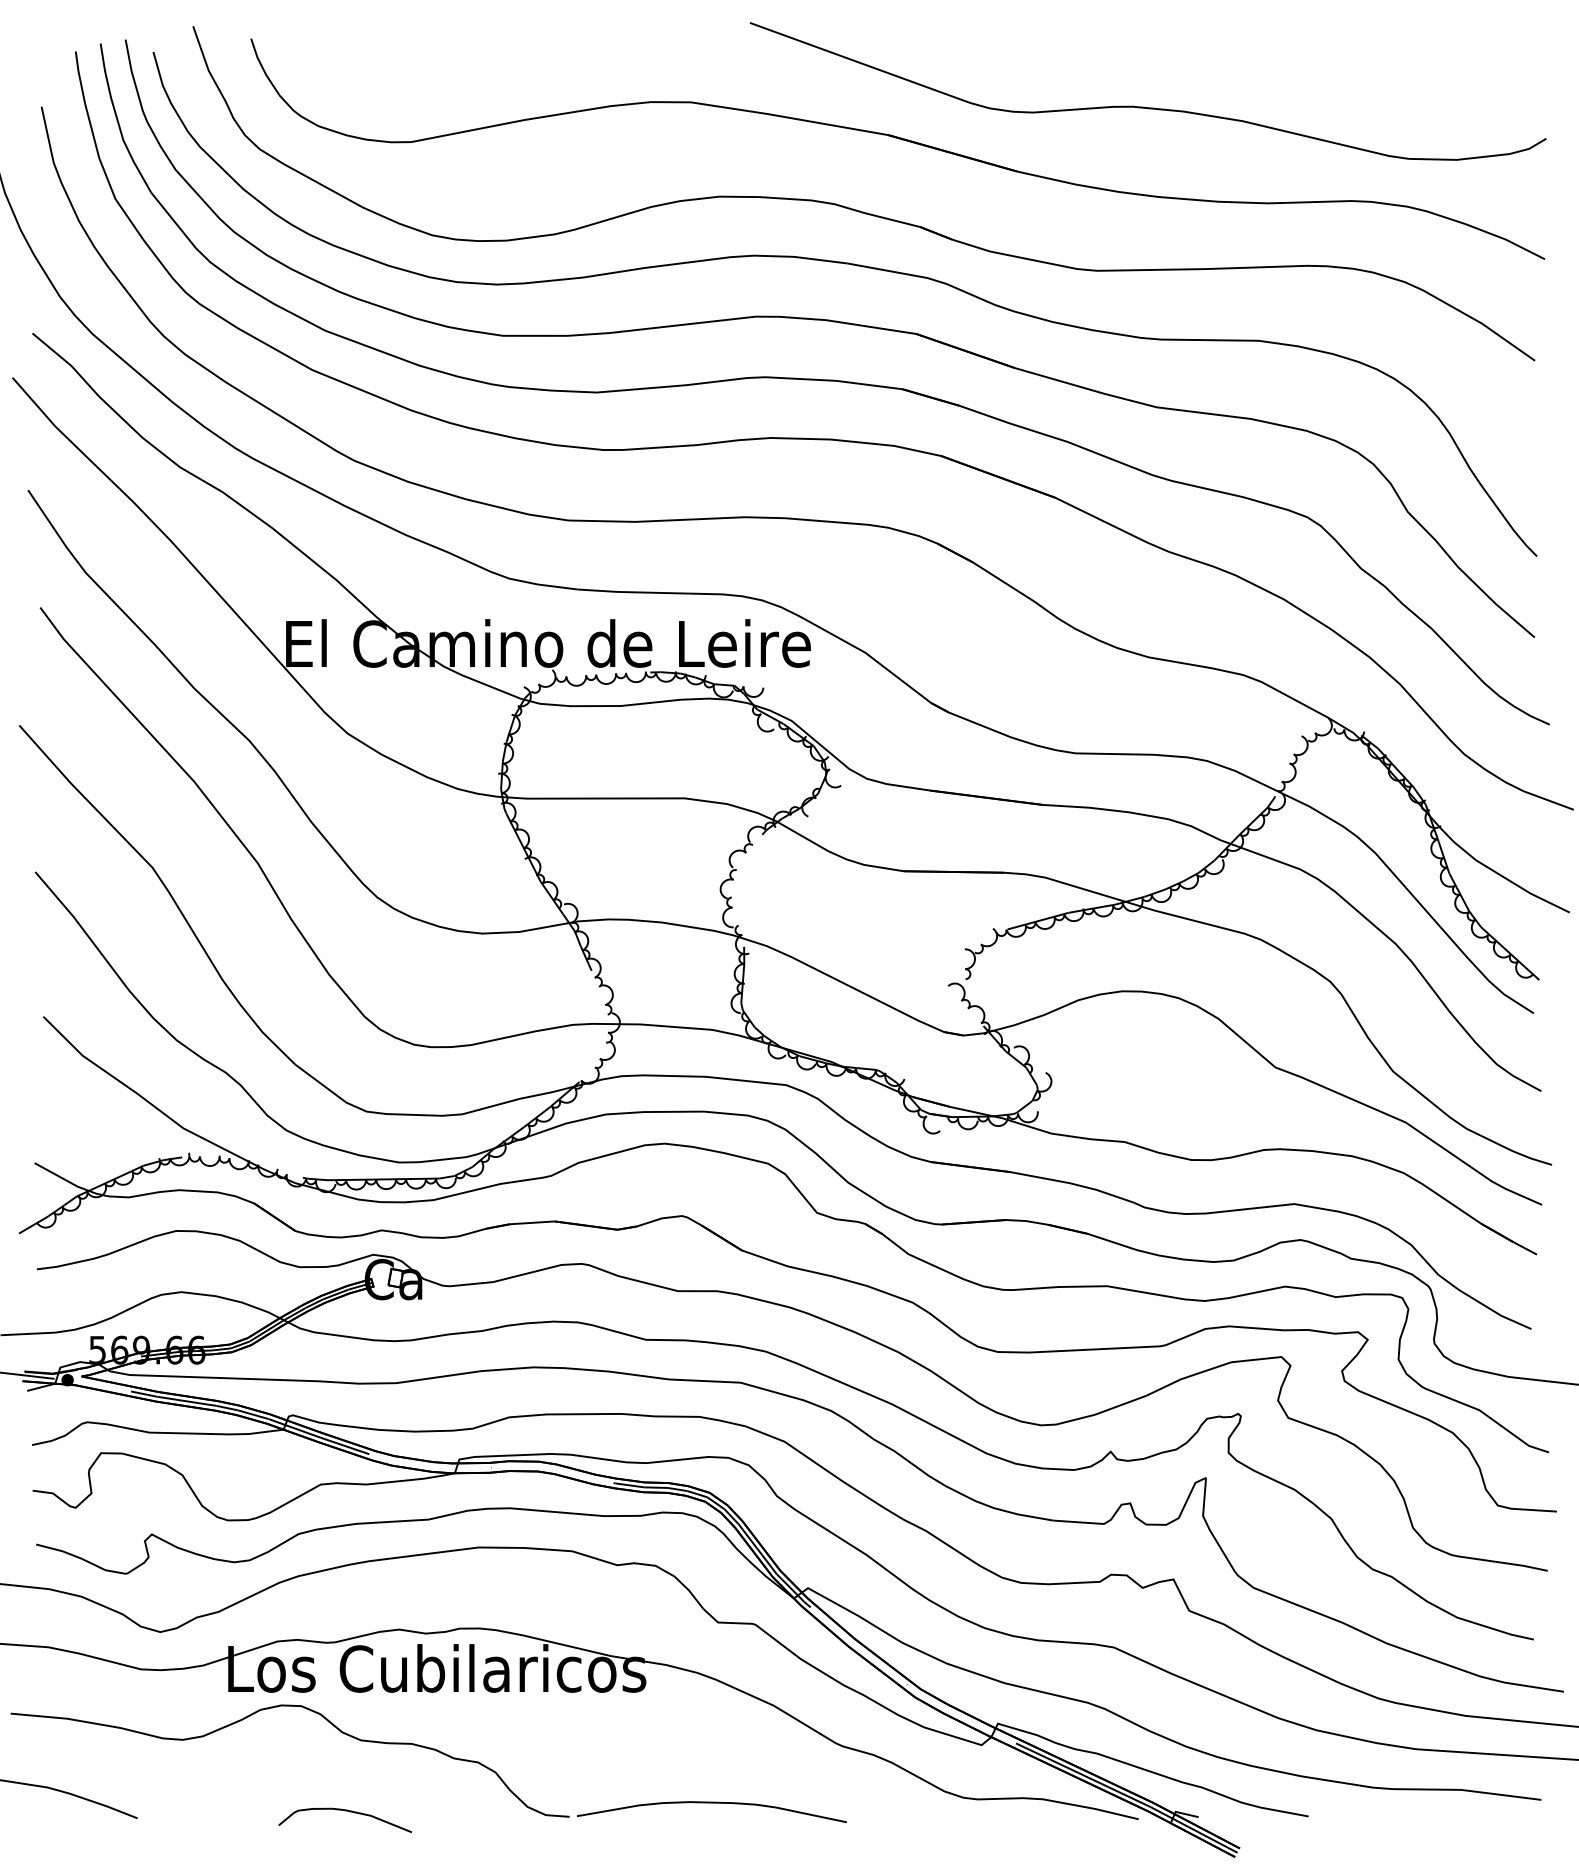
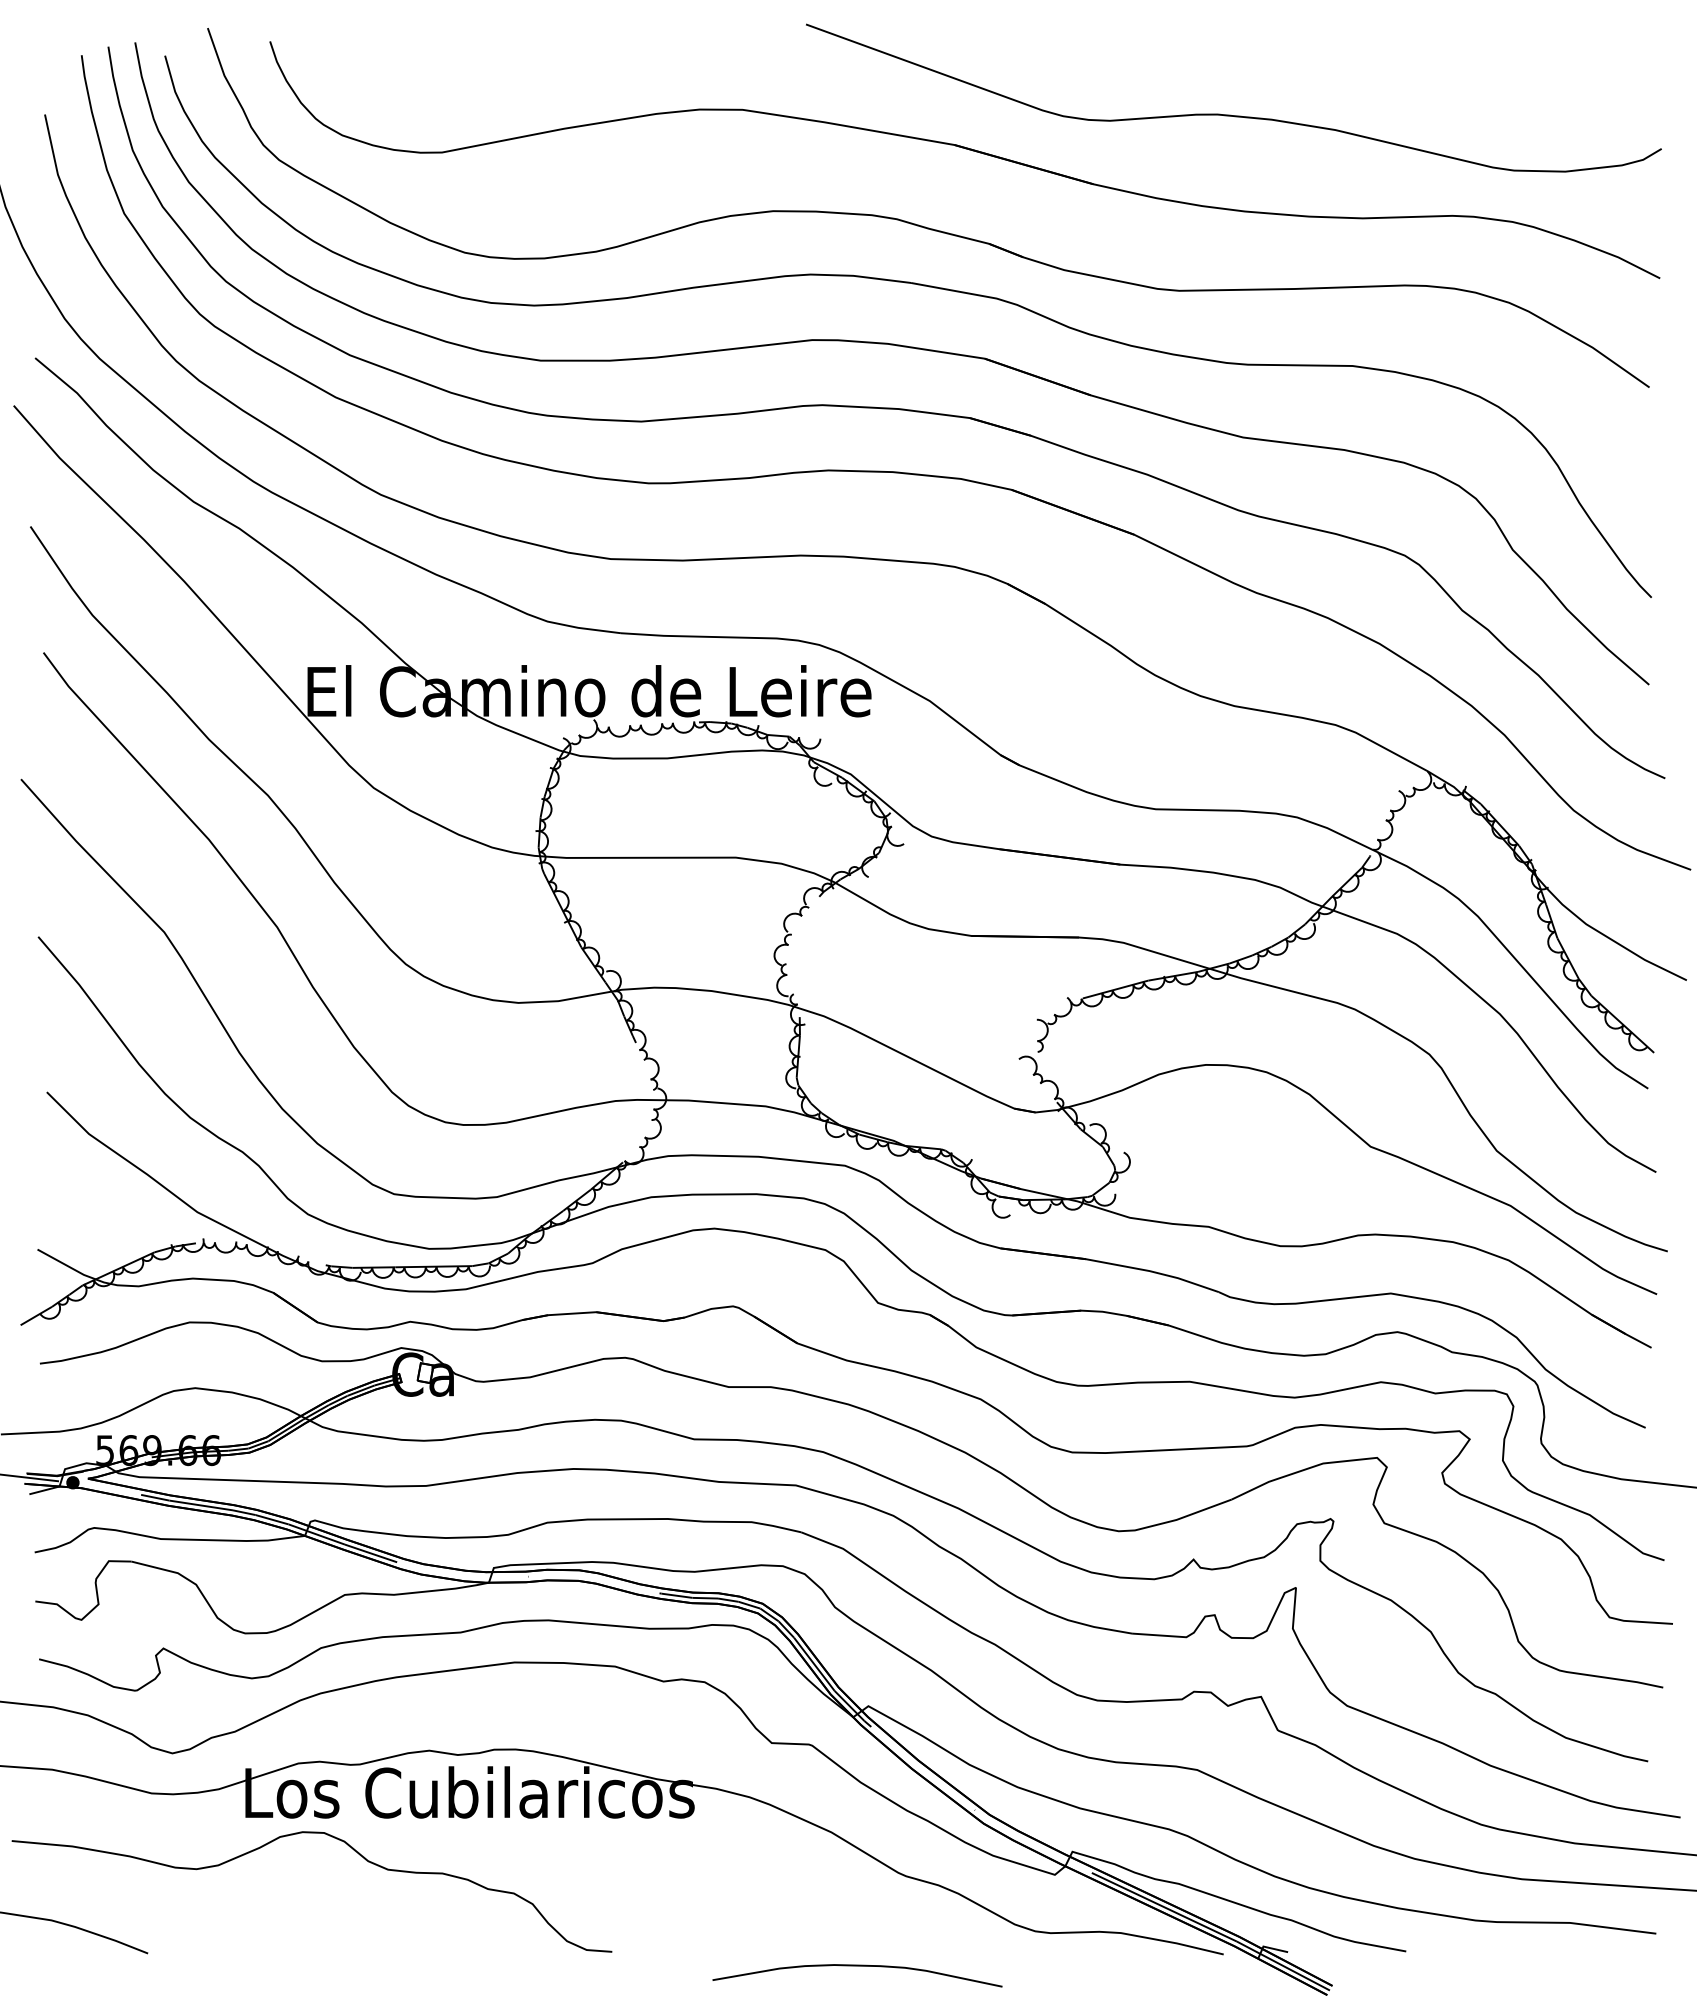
curve: (711, 1803) -> (857, 1966), moved
curve: (349, 1812) -> (375, 1947), removed

